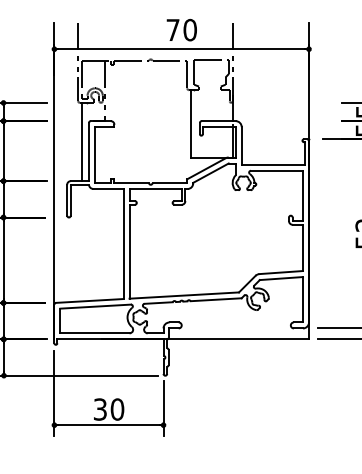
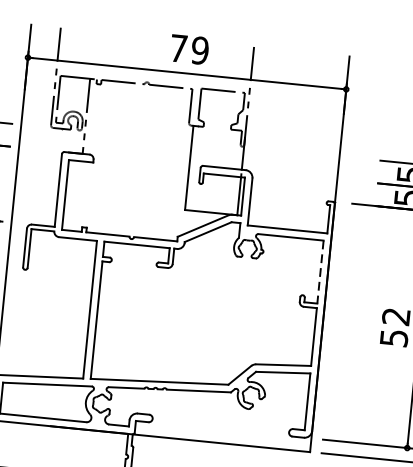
text: (189, 30) -> (199, 51), 70 -> 79
line: (82, 141) -> (51, 176), removed
line: (303, 196) -> (321, 272), solid -> dashed

